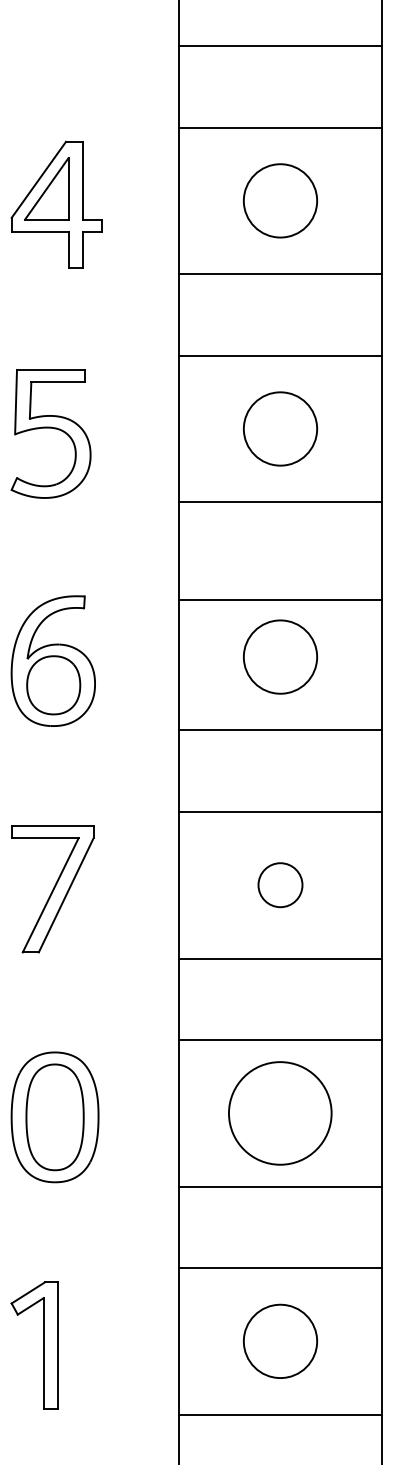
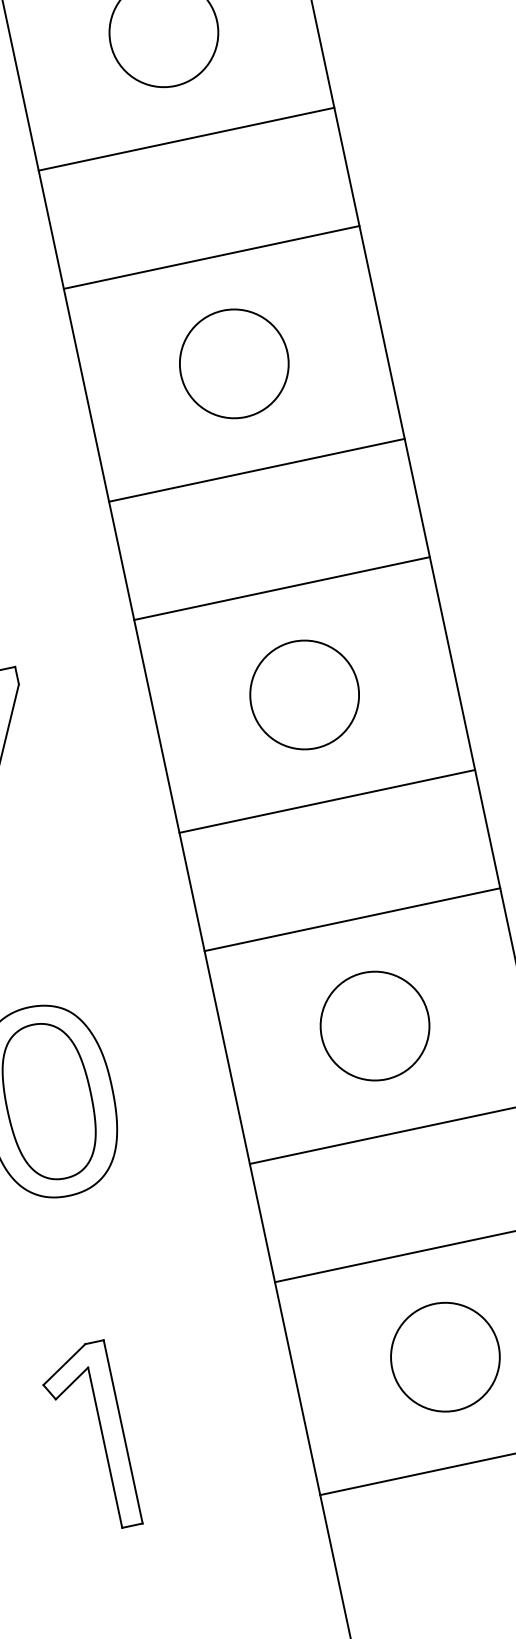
line: (280, 599) -> (211, 257), moved
circle: (280, 884) -> (304, 693), size x1.67
circle: (280, 1112) -> (374, 1024), size x0.71

